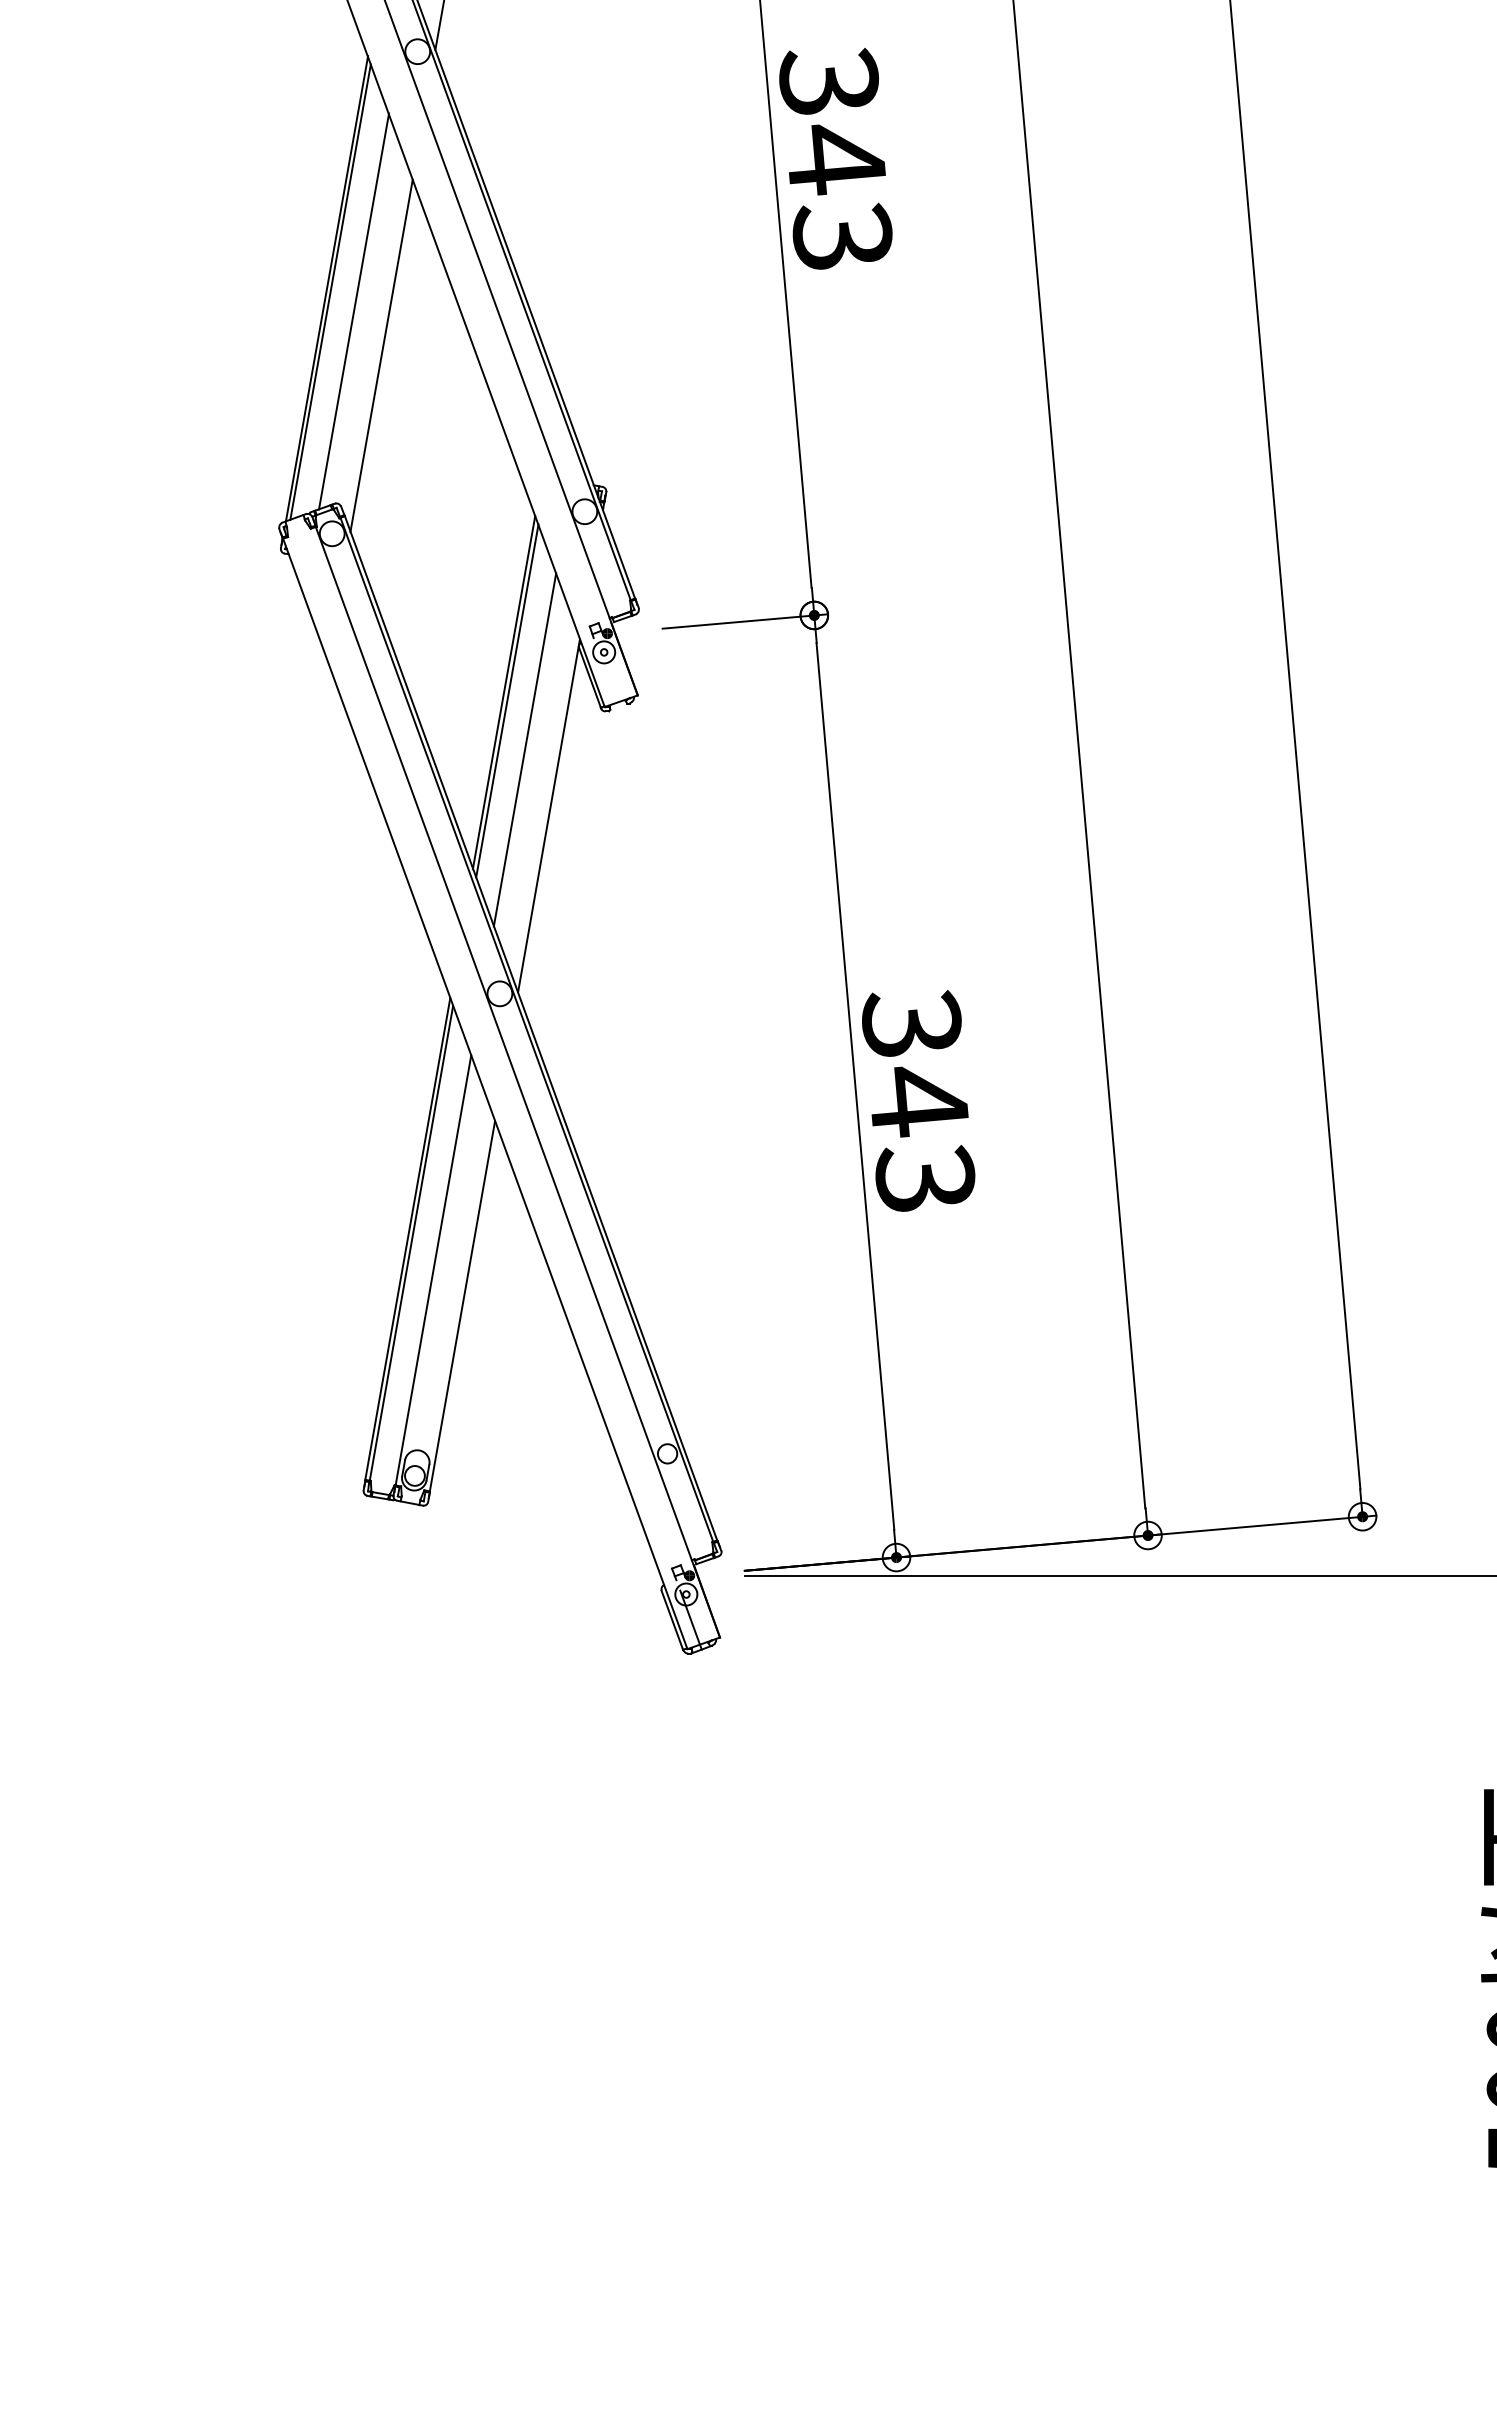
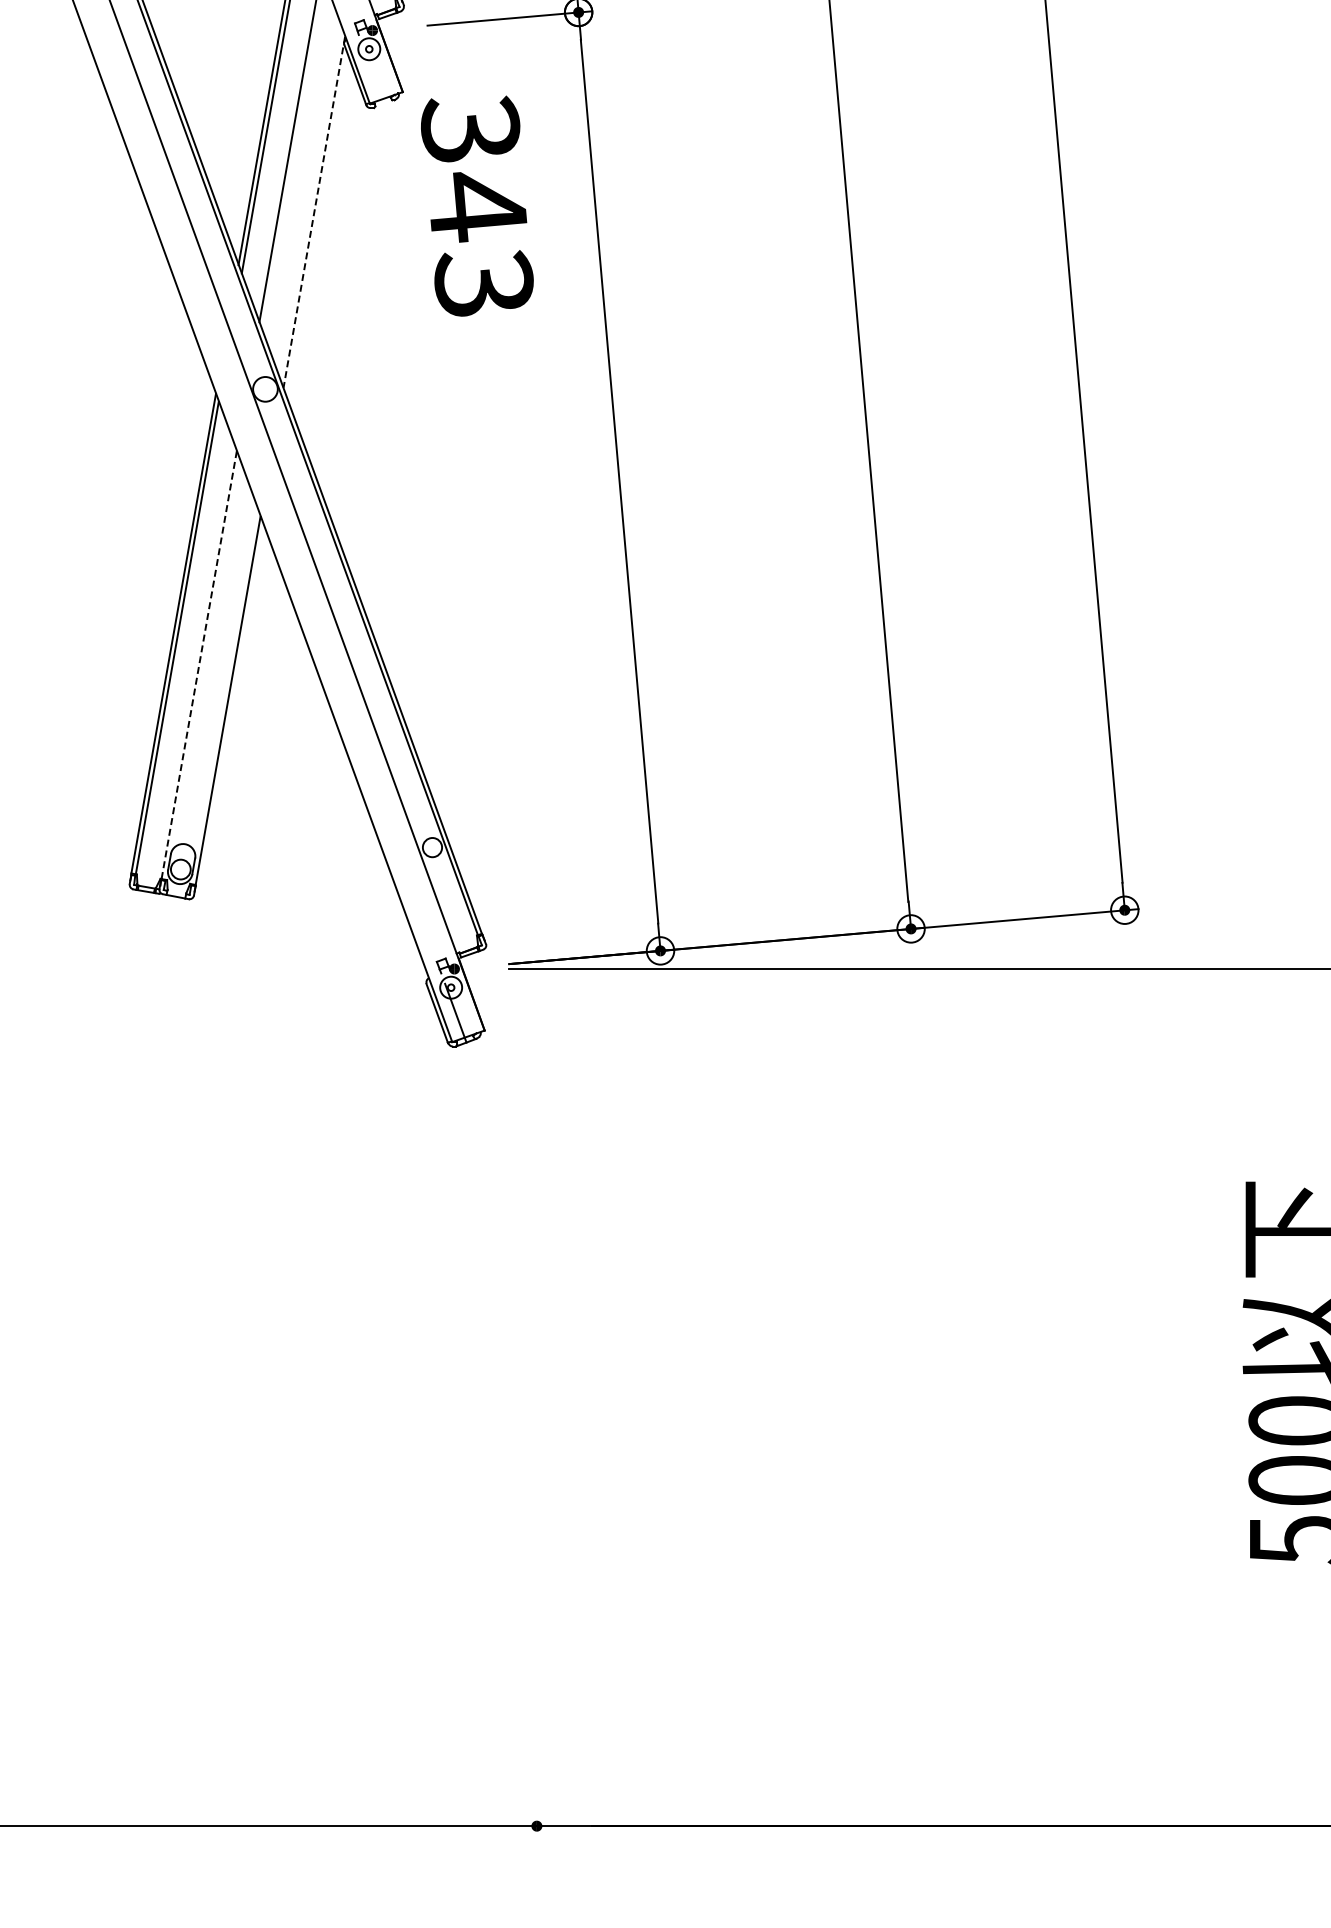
line: (549, 815) -> (314, 211), solid -> dashed
text: (918, 1100) -> (477, 205), moved
line: (433, 1269) -> (199, 663), solid -> dashed

